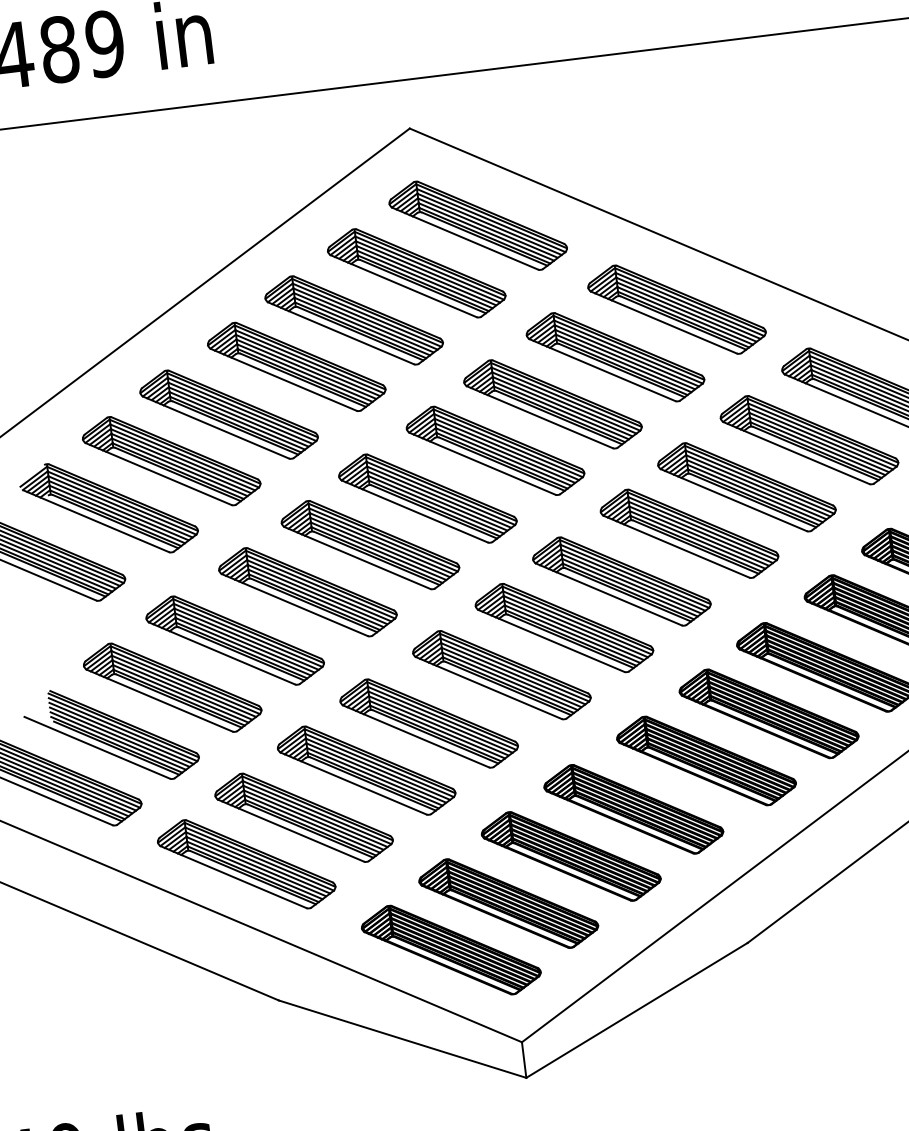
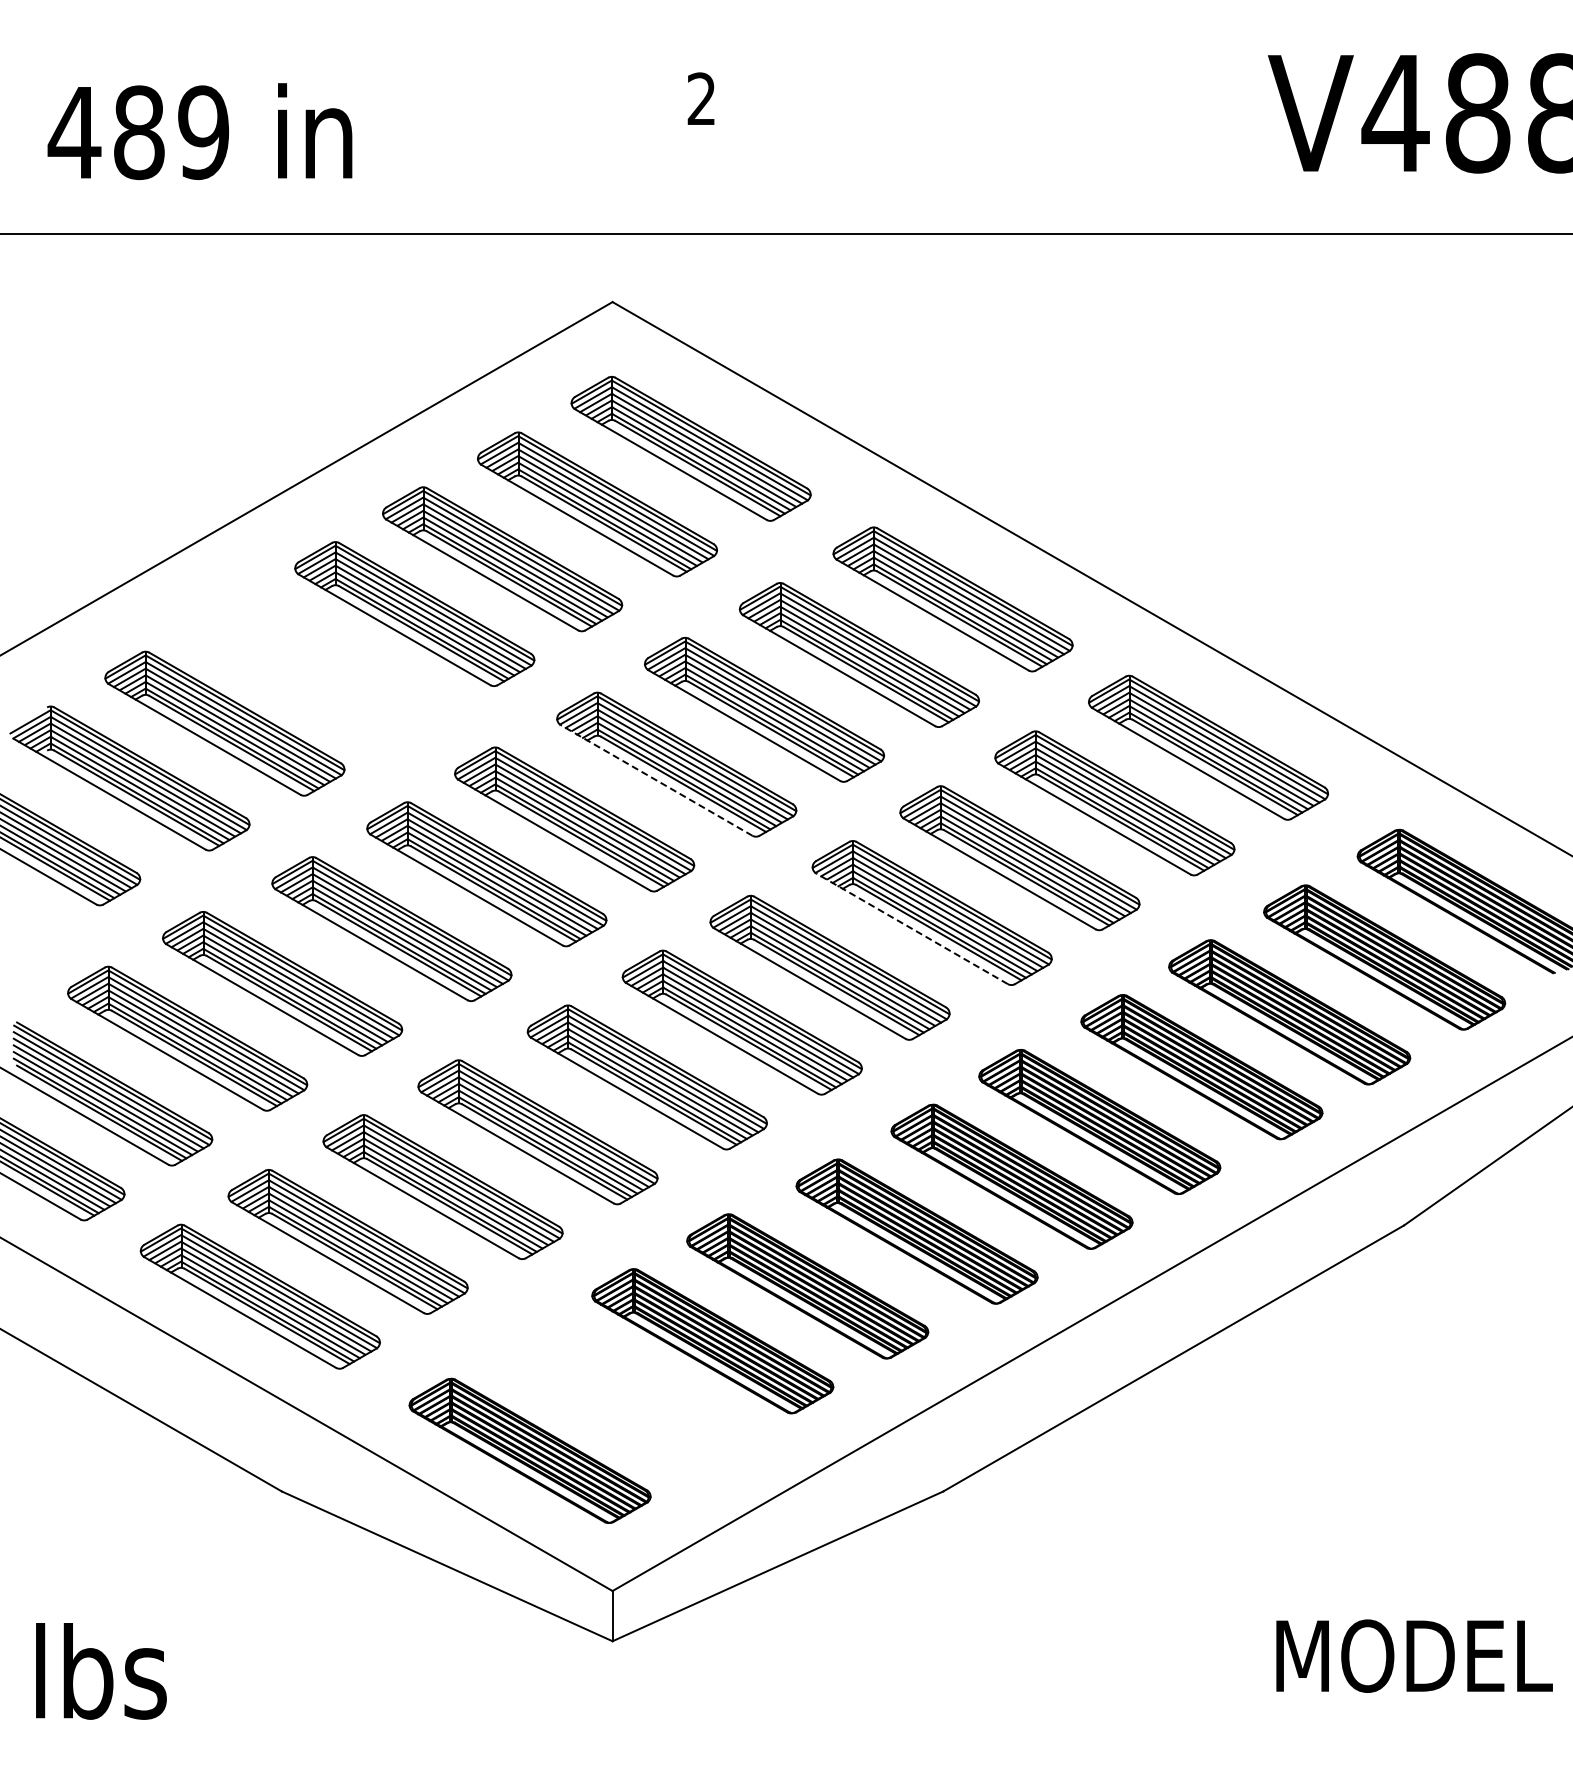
part: (228, 414) -> (312, 668), removed
line: (482, 463) -> (656, 780), solid -> dashed
line: (676, 546) -> (912, 928), solid -> dashed
part: (508, 903) -> (617, 1396), removed

